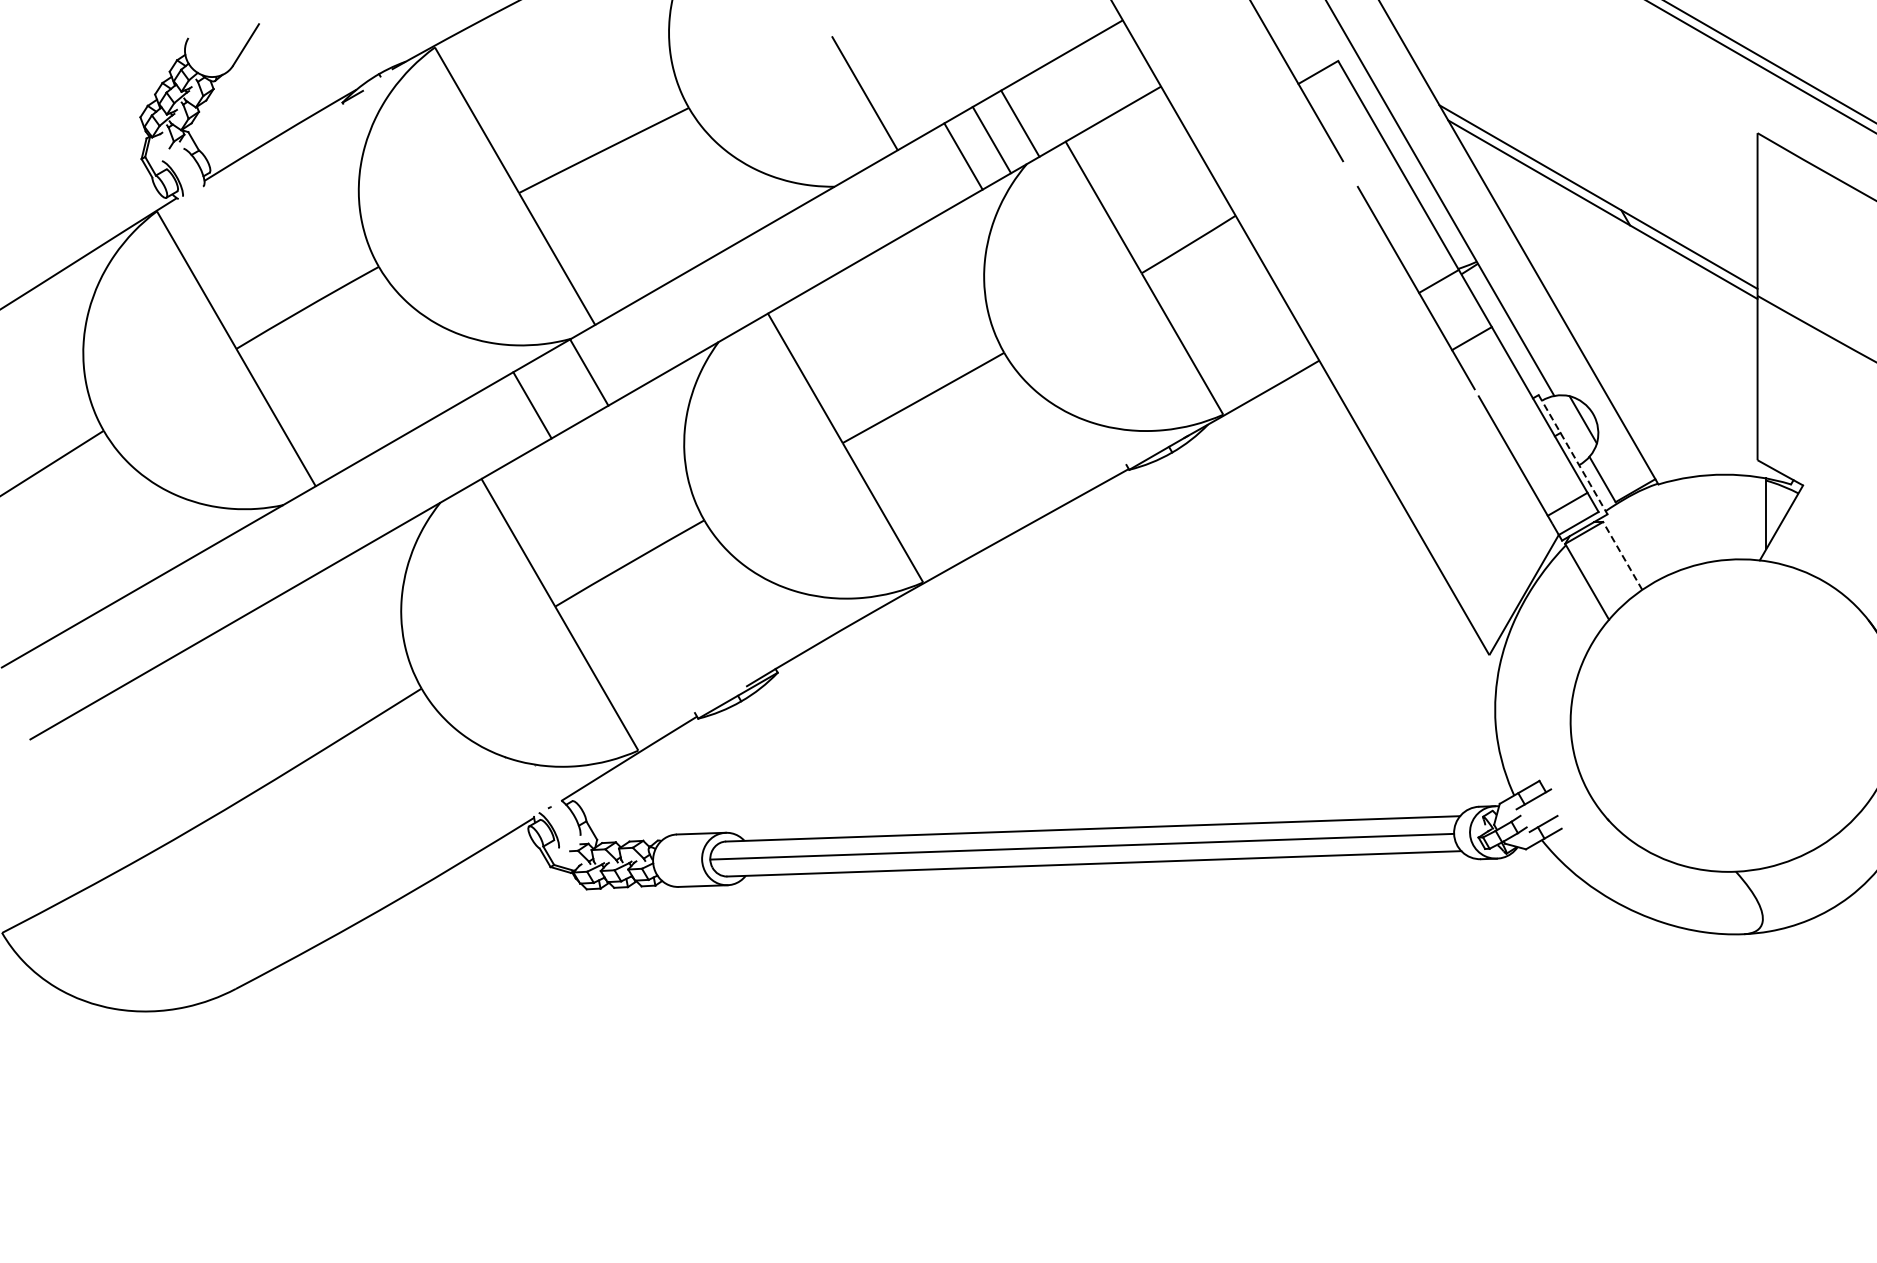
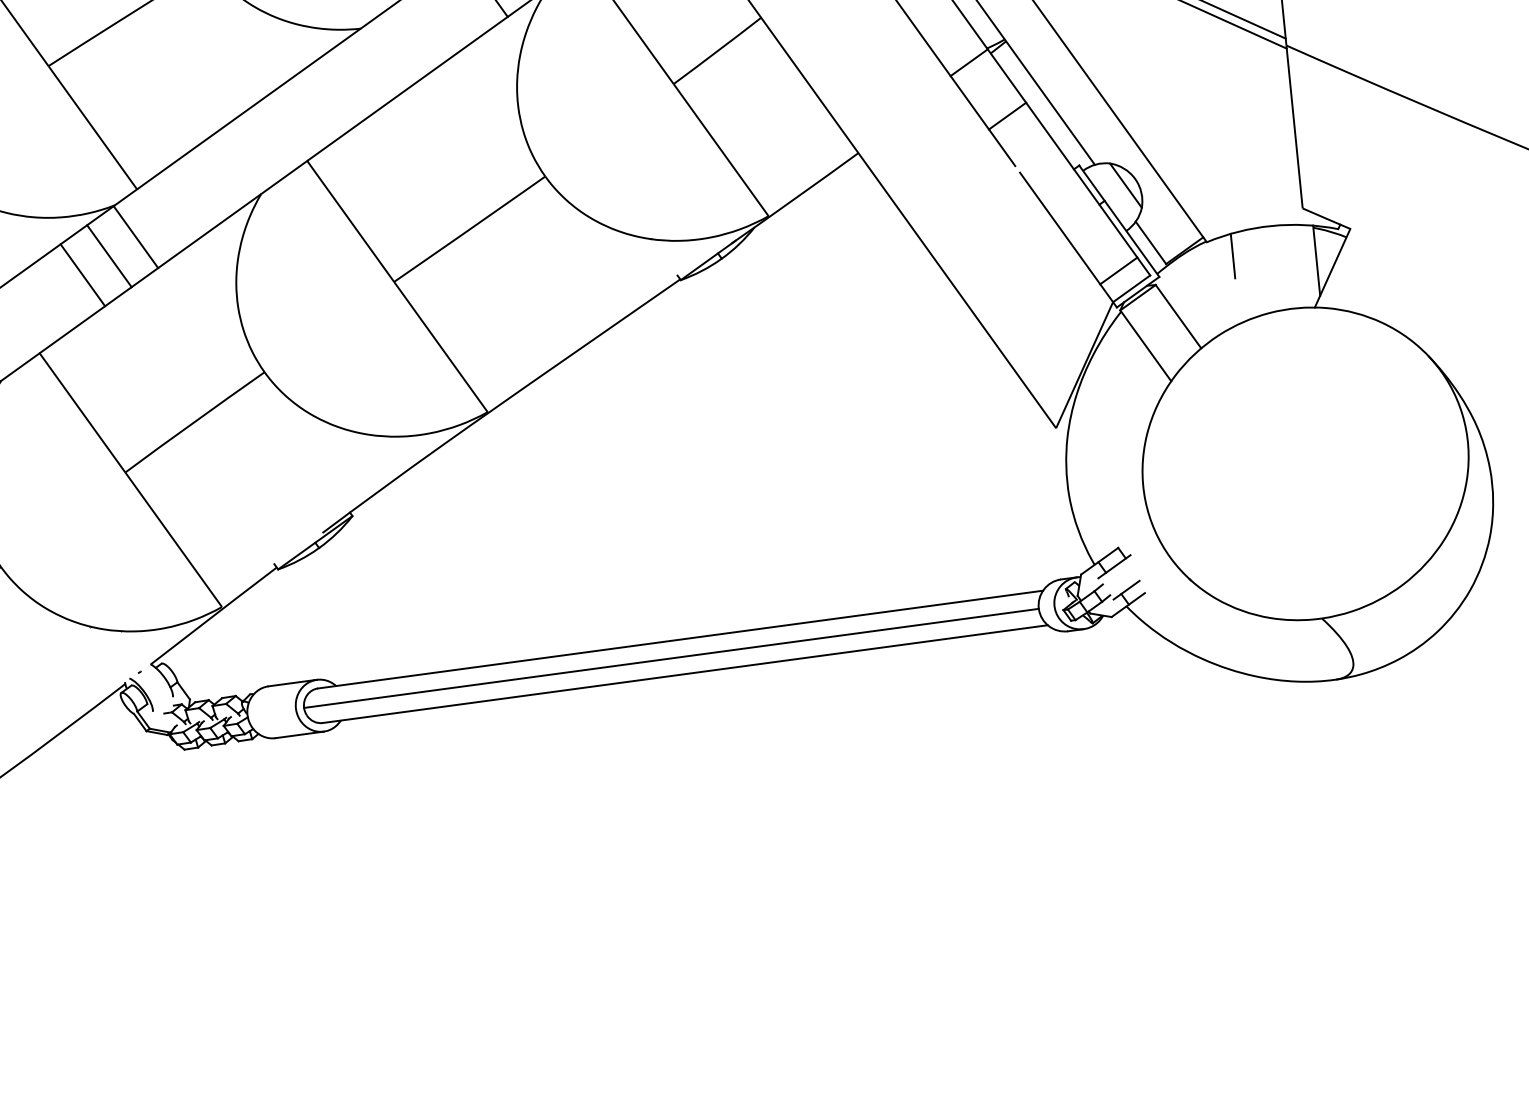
line: (560, 388) -> (108, 255), added
line: (1573, 454) -> (1119, 220), dashed -> solid
line: (1683, 500) -> (1233, 255), added
line: (1622, 555) -> (1178, 316), dashed -> solid

